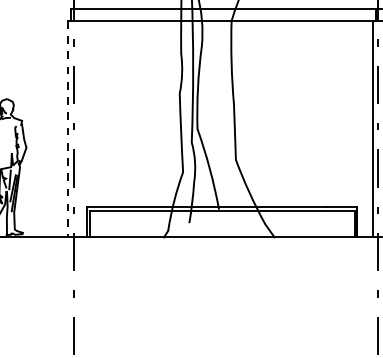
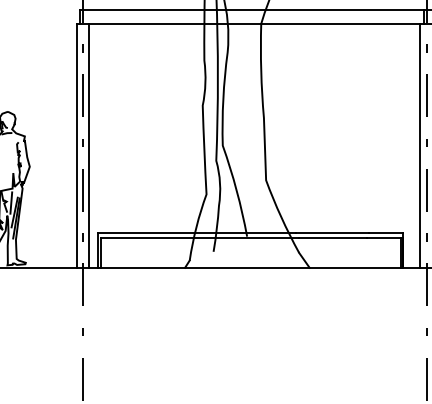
line: (67, 129) -> (76, 146), dashed -> solid
line: (79, 129) -> (89, 146), added

